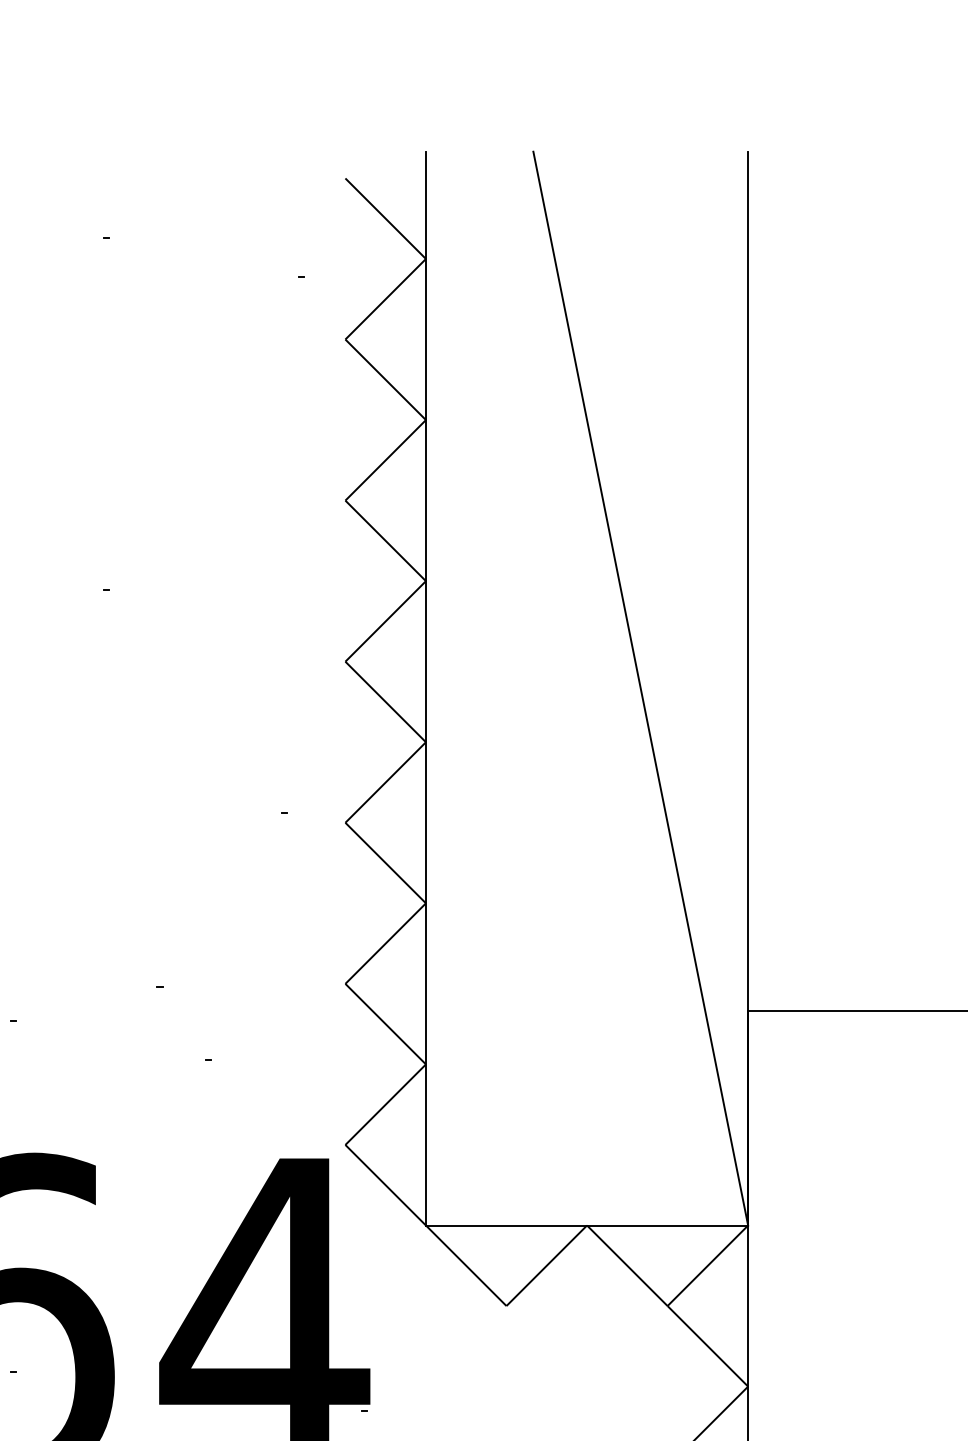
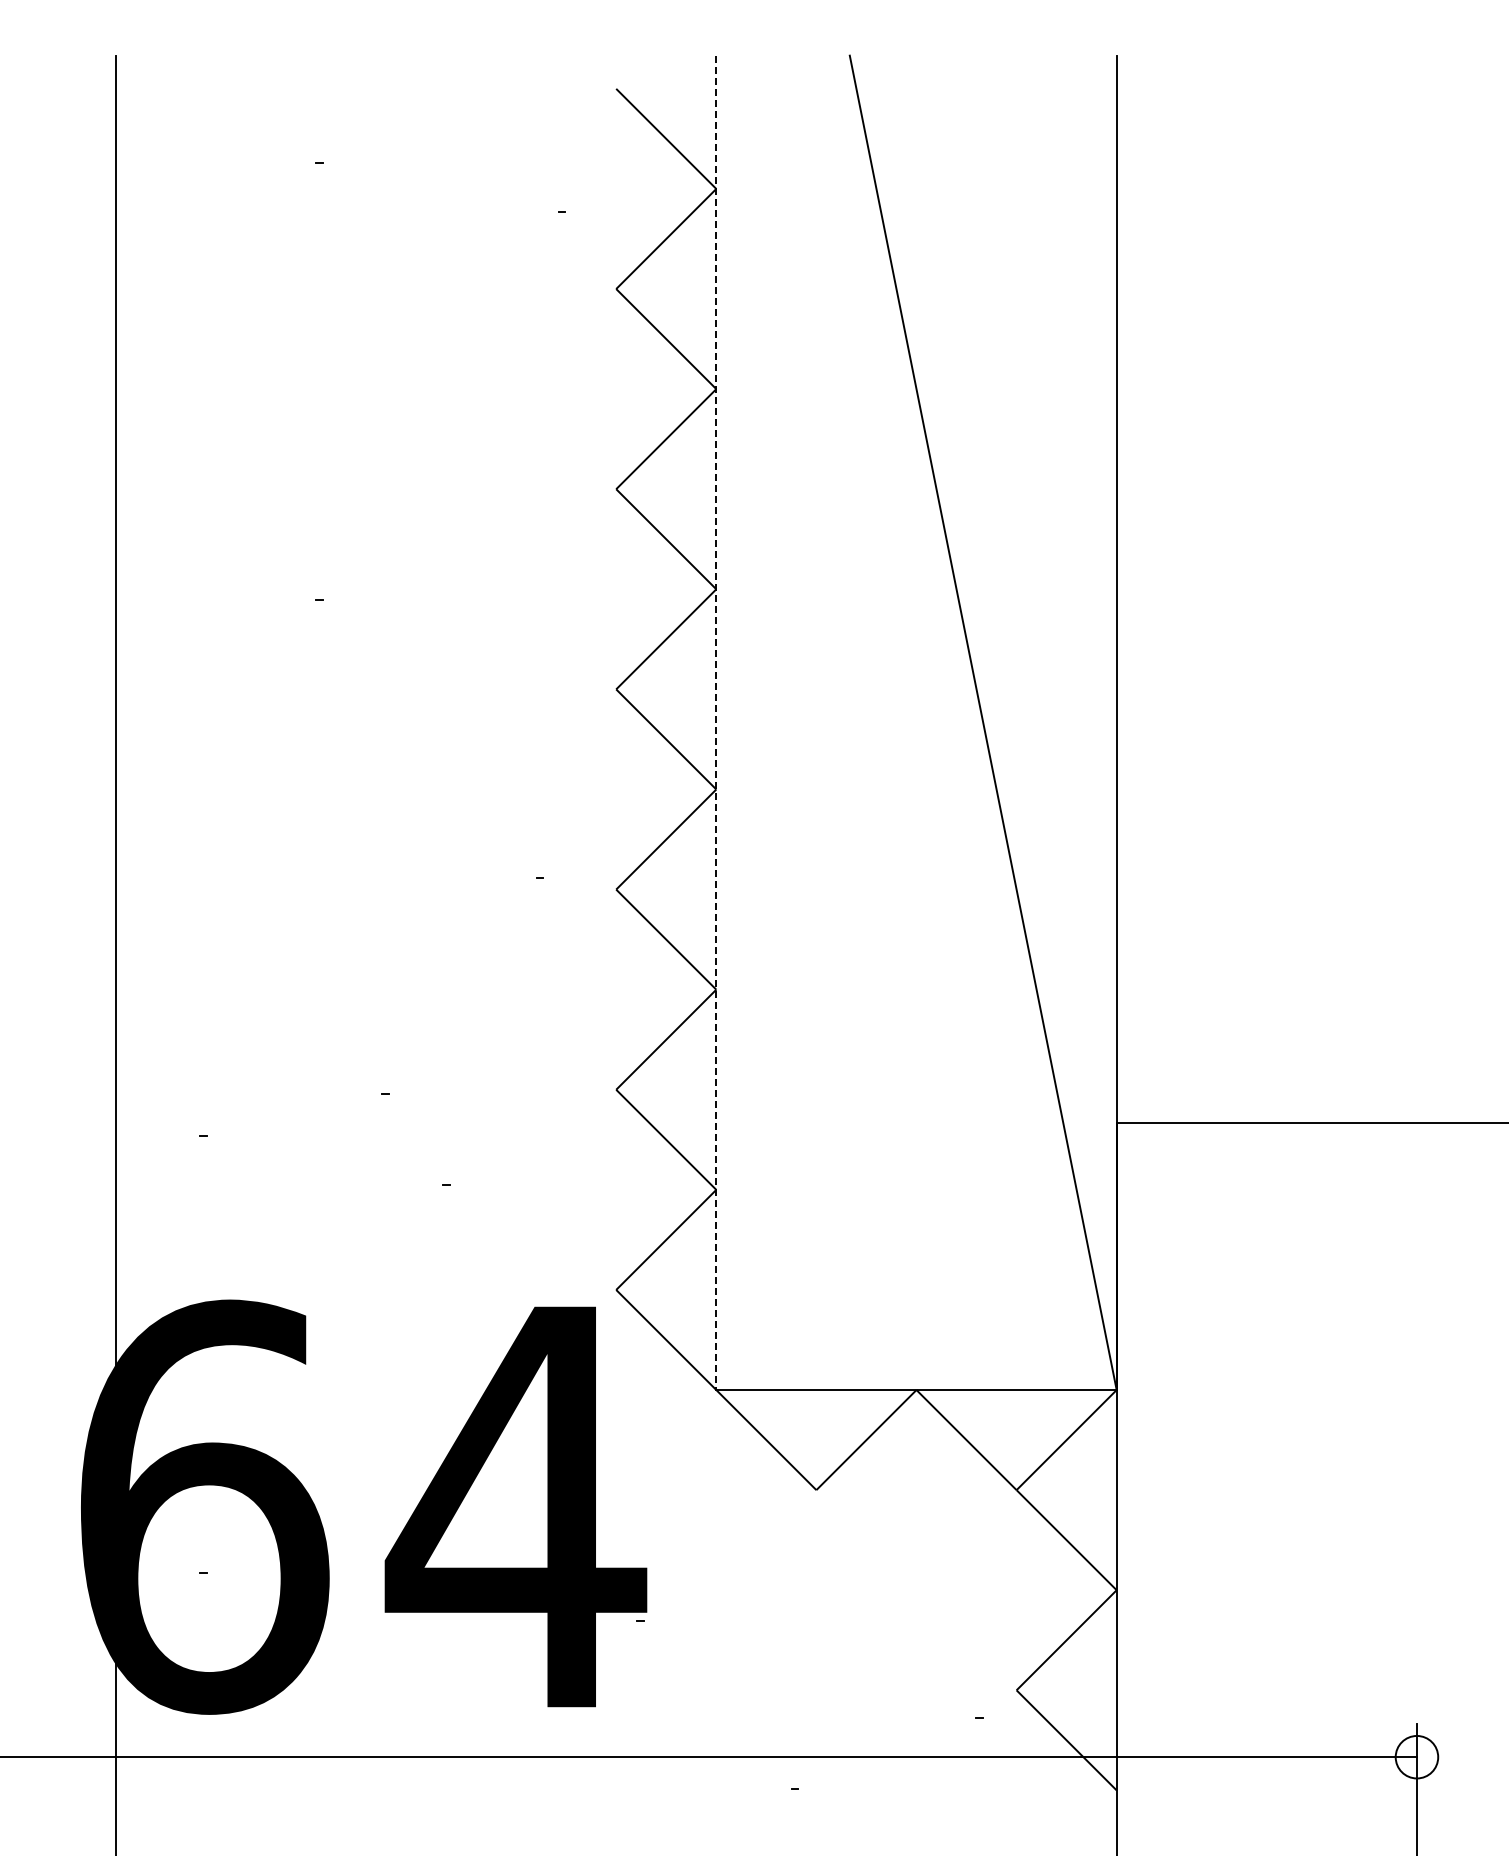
line: (426, 689) -> (716, 723), solid -> dashed

